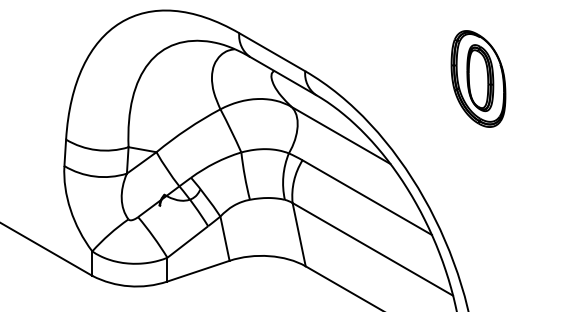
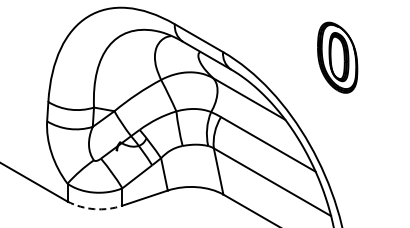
part: (478, 78) -> (337, 57), moved
arc: (129, 286) -> (94, 209), solid -> dashed

